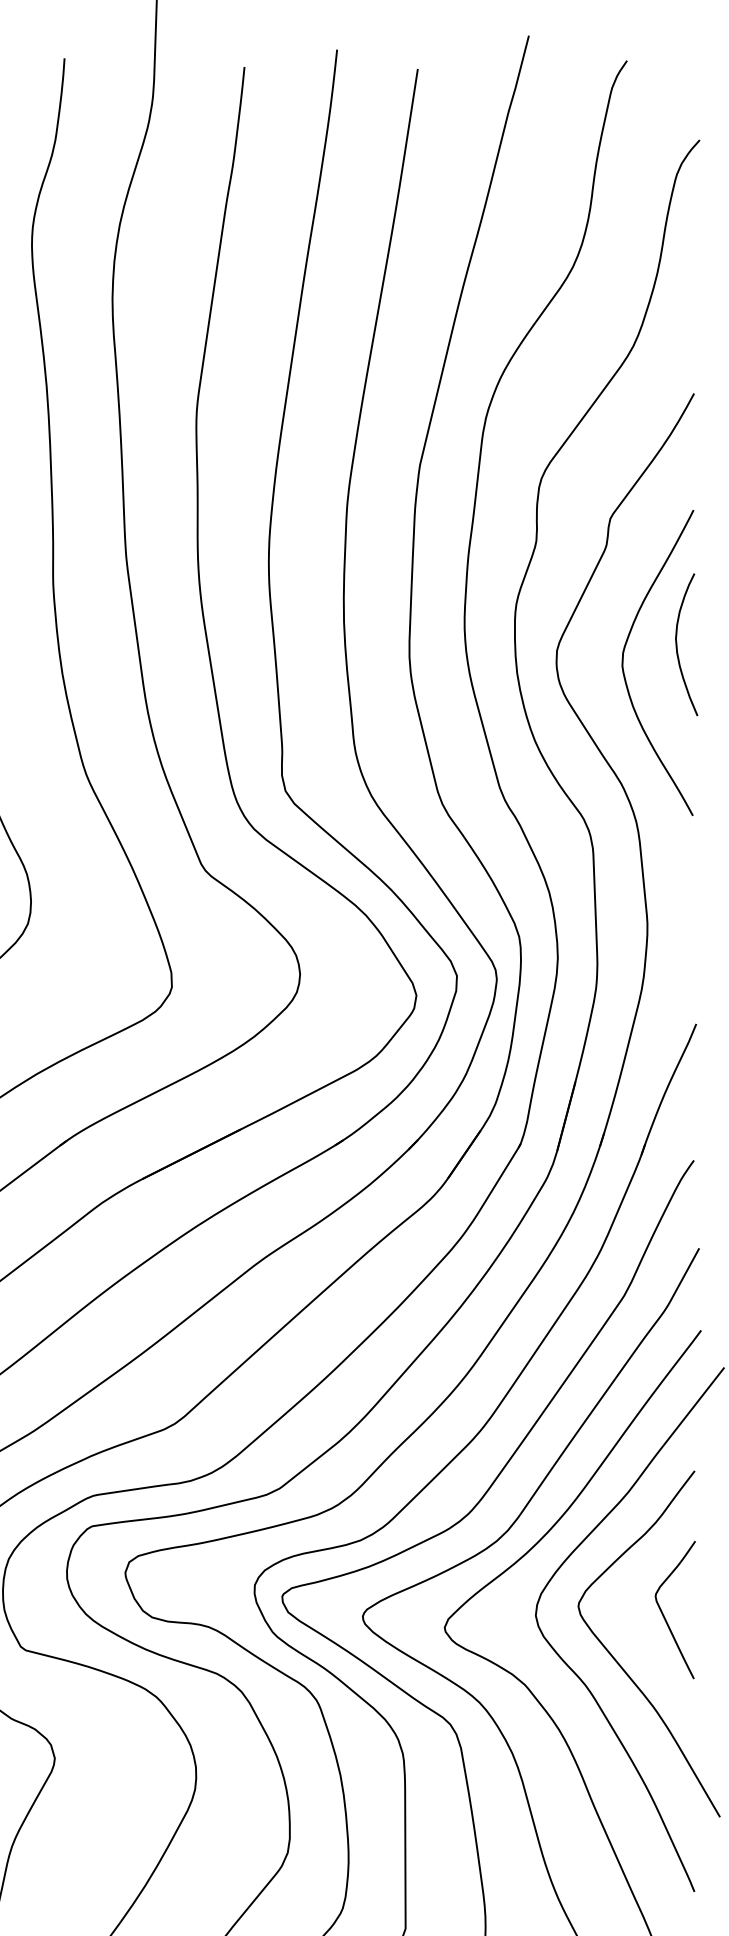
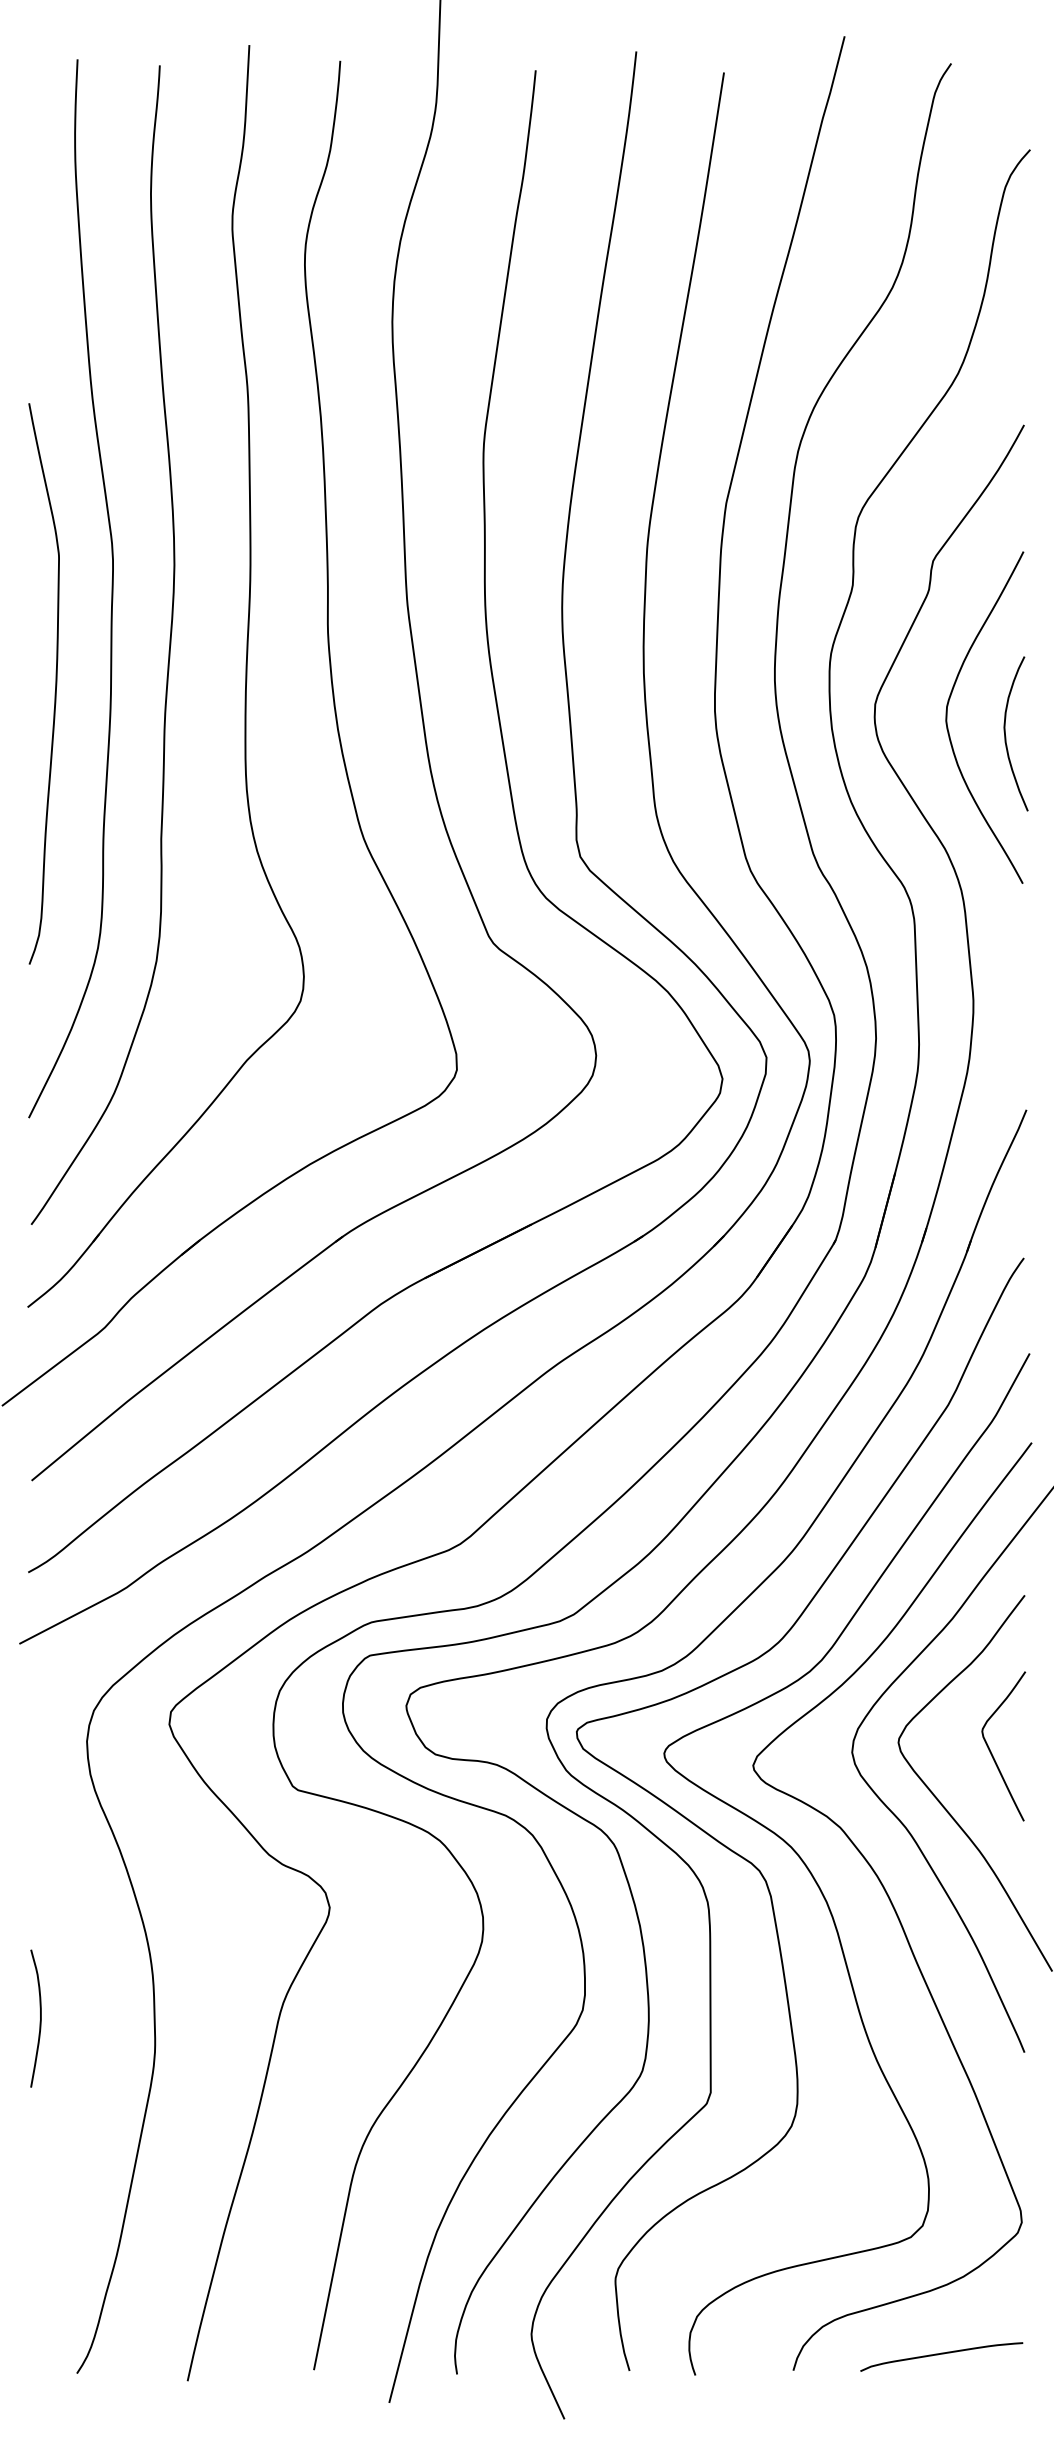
curve: (677, 647) -> (1006, 736), moved

